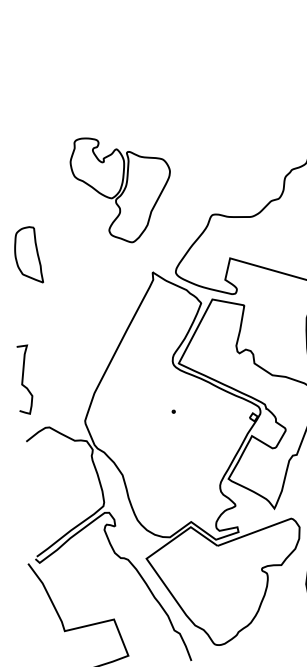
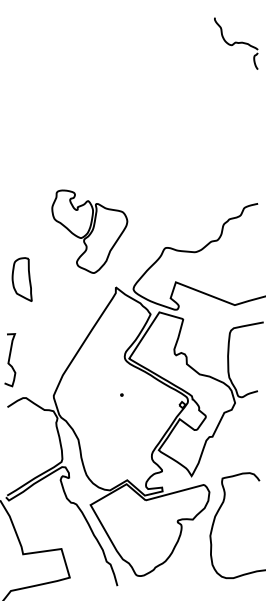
part: (121, 188) -> (89, 231), moved
part: (27, 255) -> (21, 279), moved

